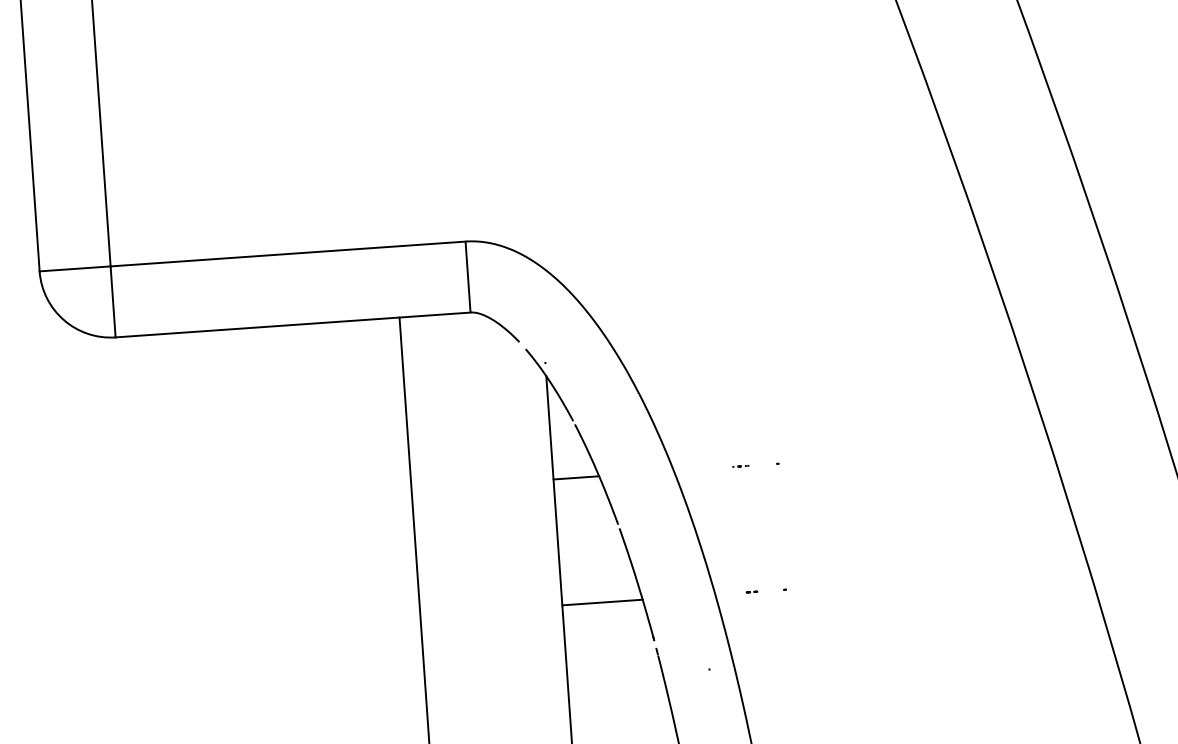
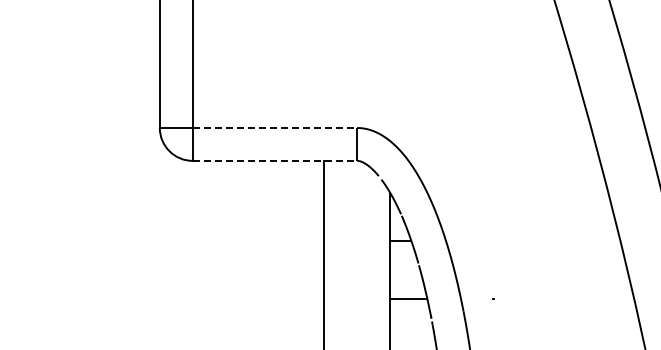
line: (289, 252) -> (275, 127), solid -> dashed
line: (294, 324) -> (275, 160), solid -> dashed

